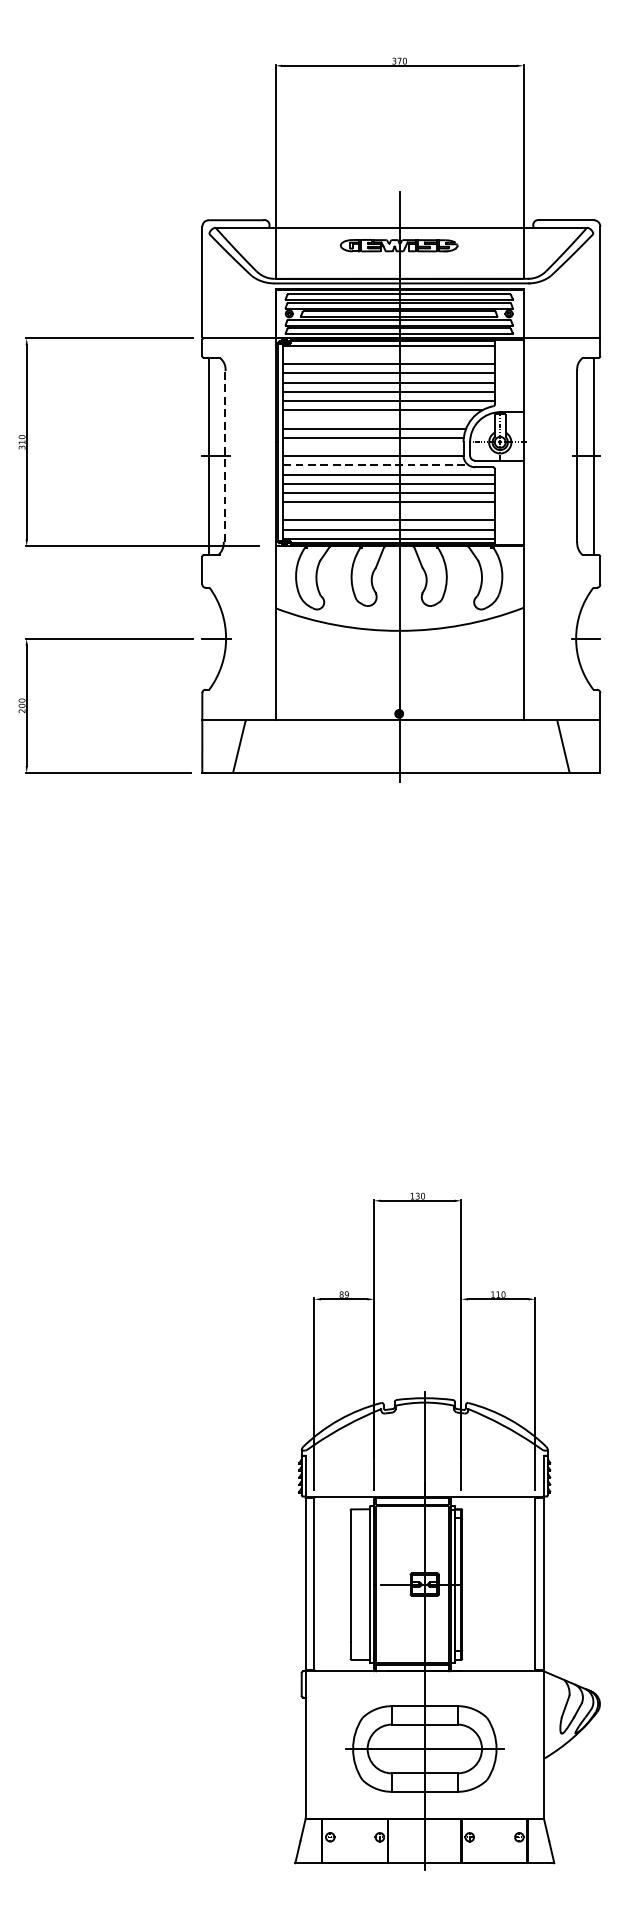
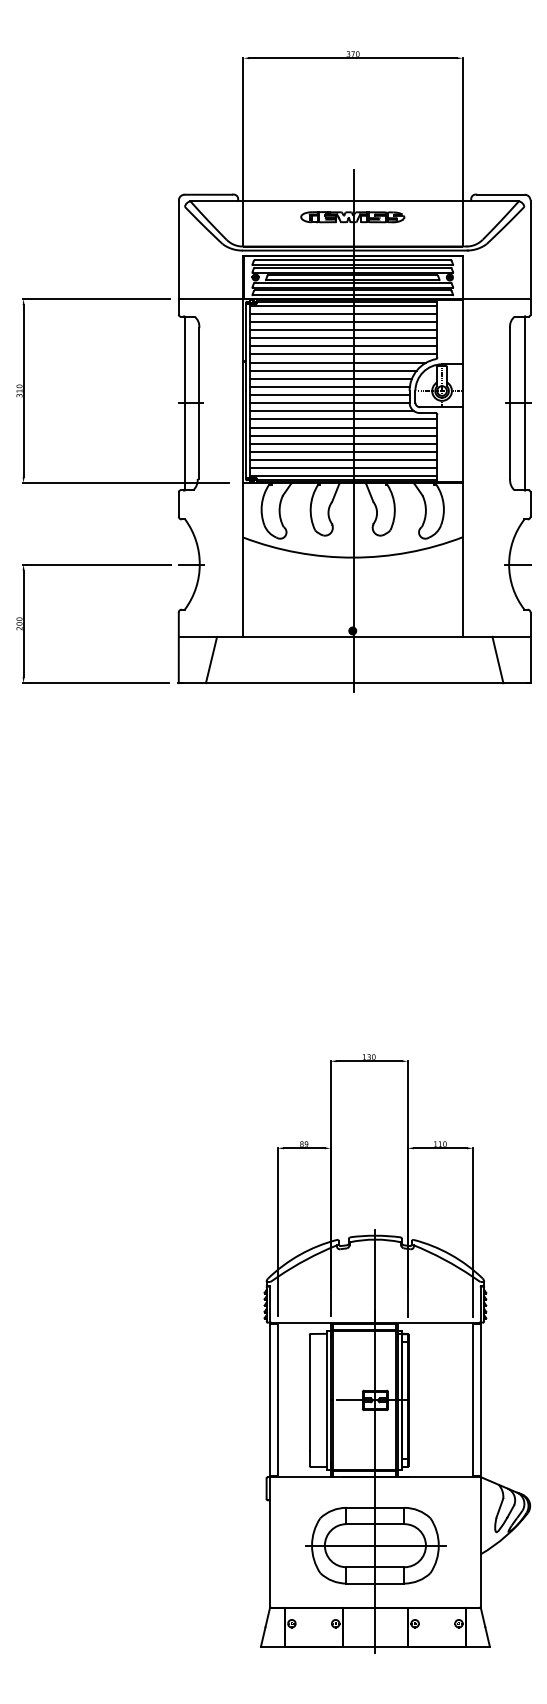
line: (388, 354) -> (343, 313), added
line: (377, 419) -> (333, 370), added
line: (372, 447) -> (329, 395), added
line: (225, 456) -> (199, 403), dashed -> solid
line: (376, 465) -> (332, 411), dashed -> solid
line: (388, 510) -> (343, 451), added

